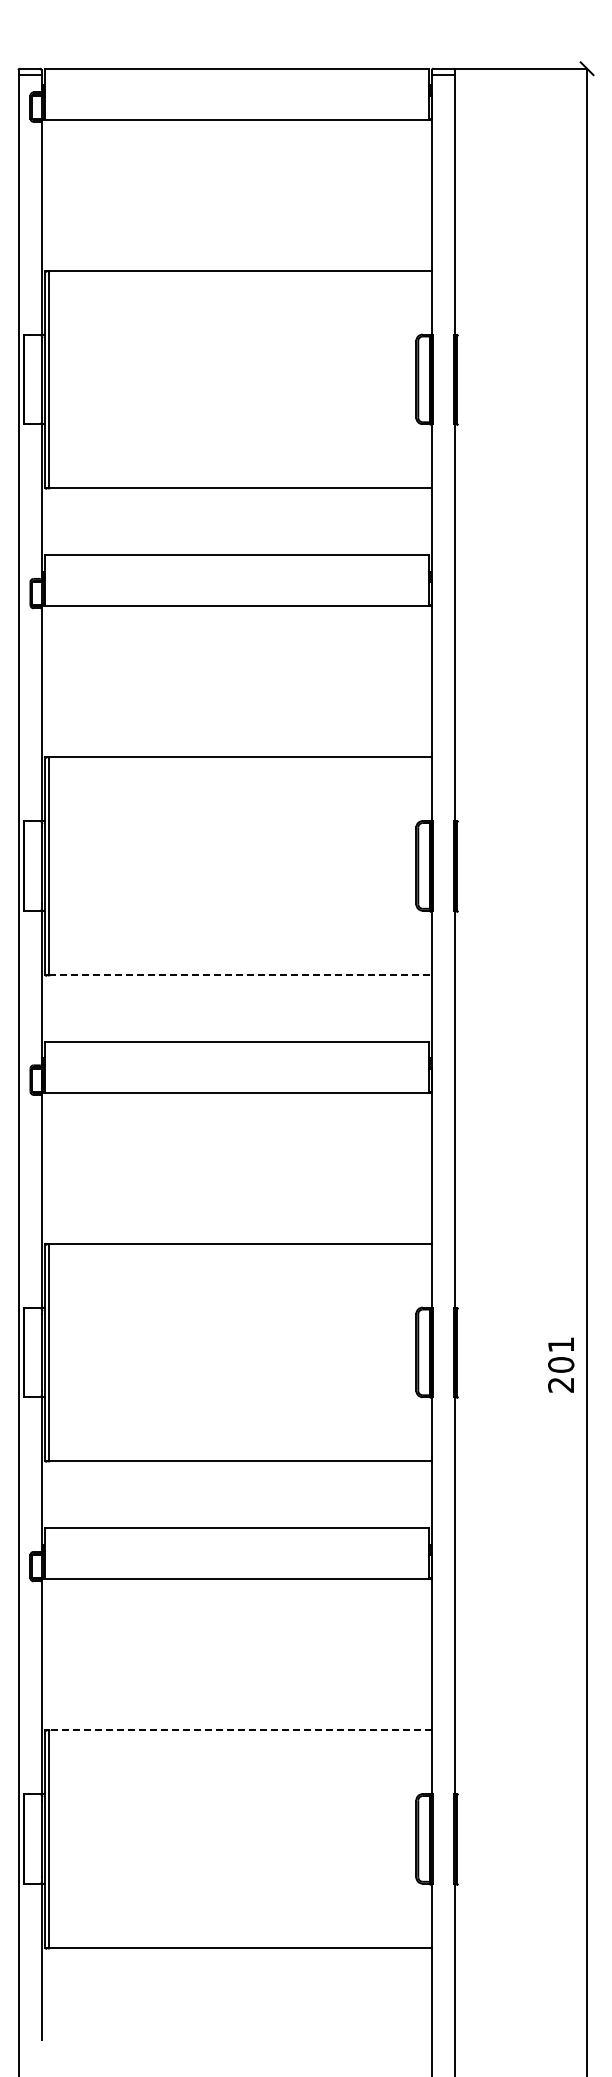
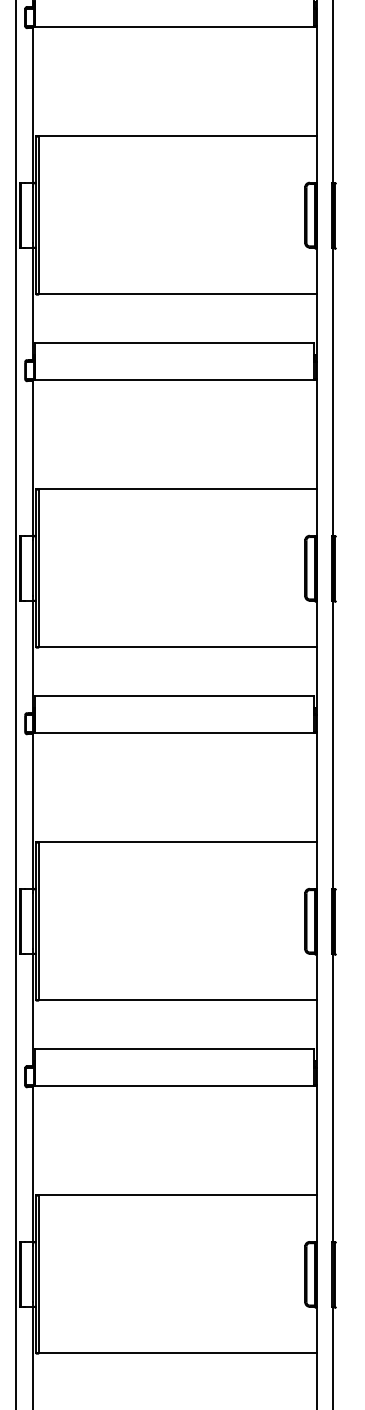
line: (241, 974) -> (178, 647), dashed -> solid
line: (240, 1730) -> (177, 1195), dashed -> solid

